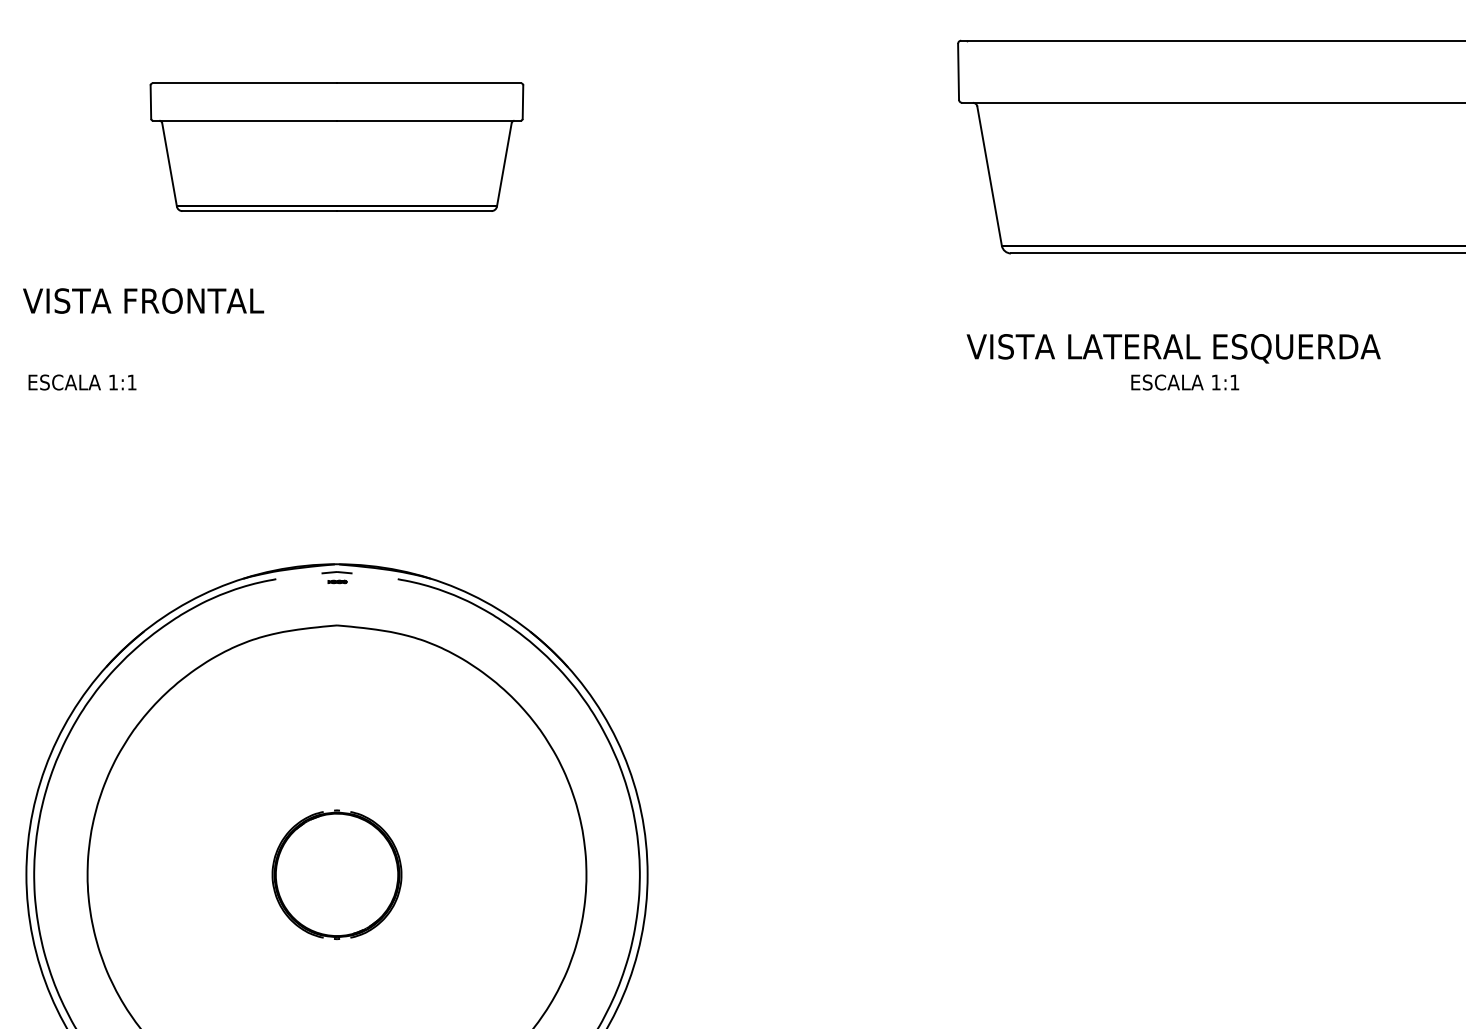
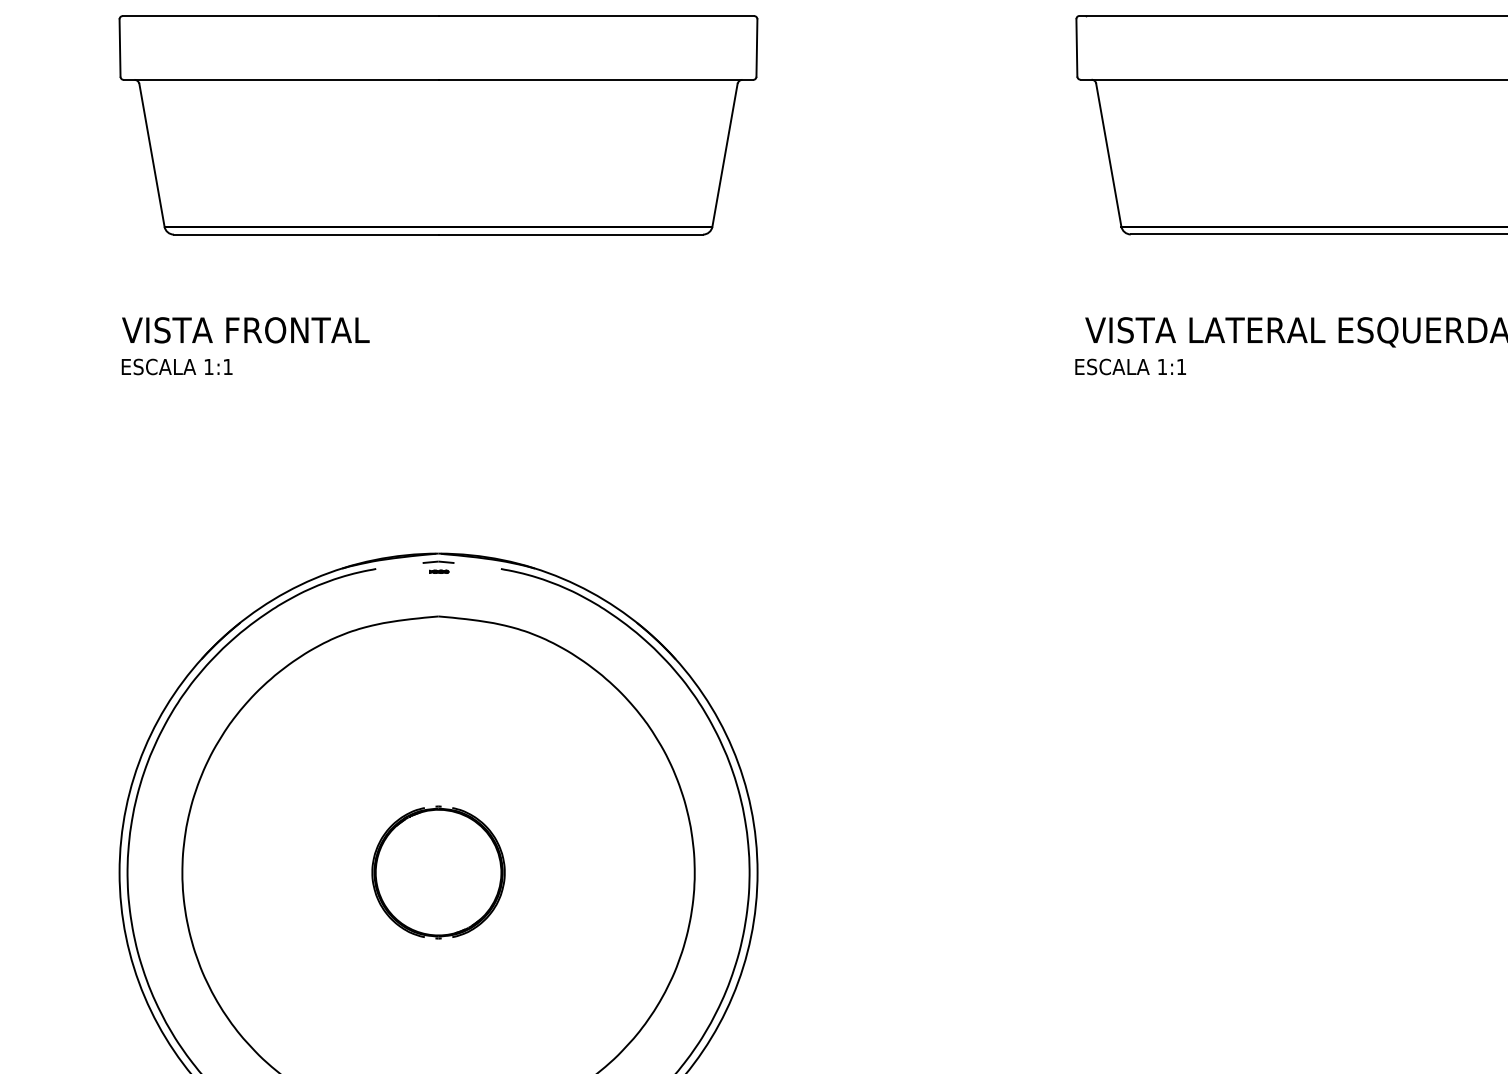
part: (336, 147) -> (438, 125), size x1.67
text: (143, 301) -> (245, 330), moved
text: (1185, 382) -> (1130, 366), moved

